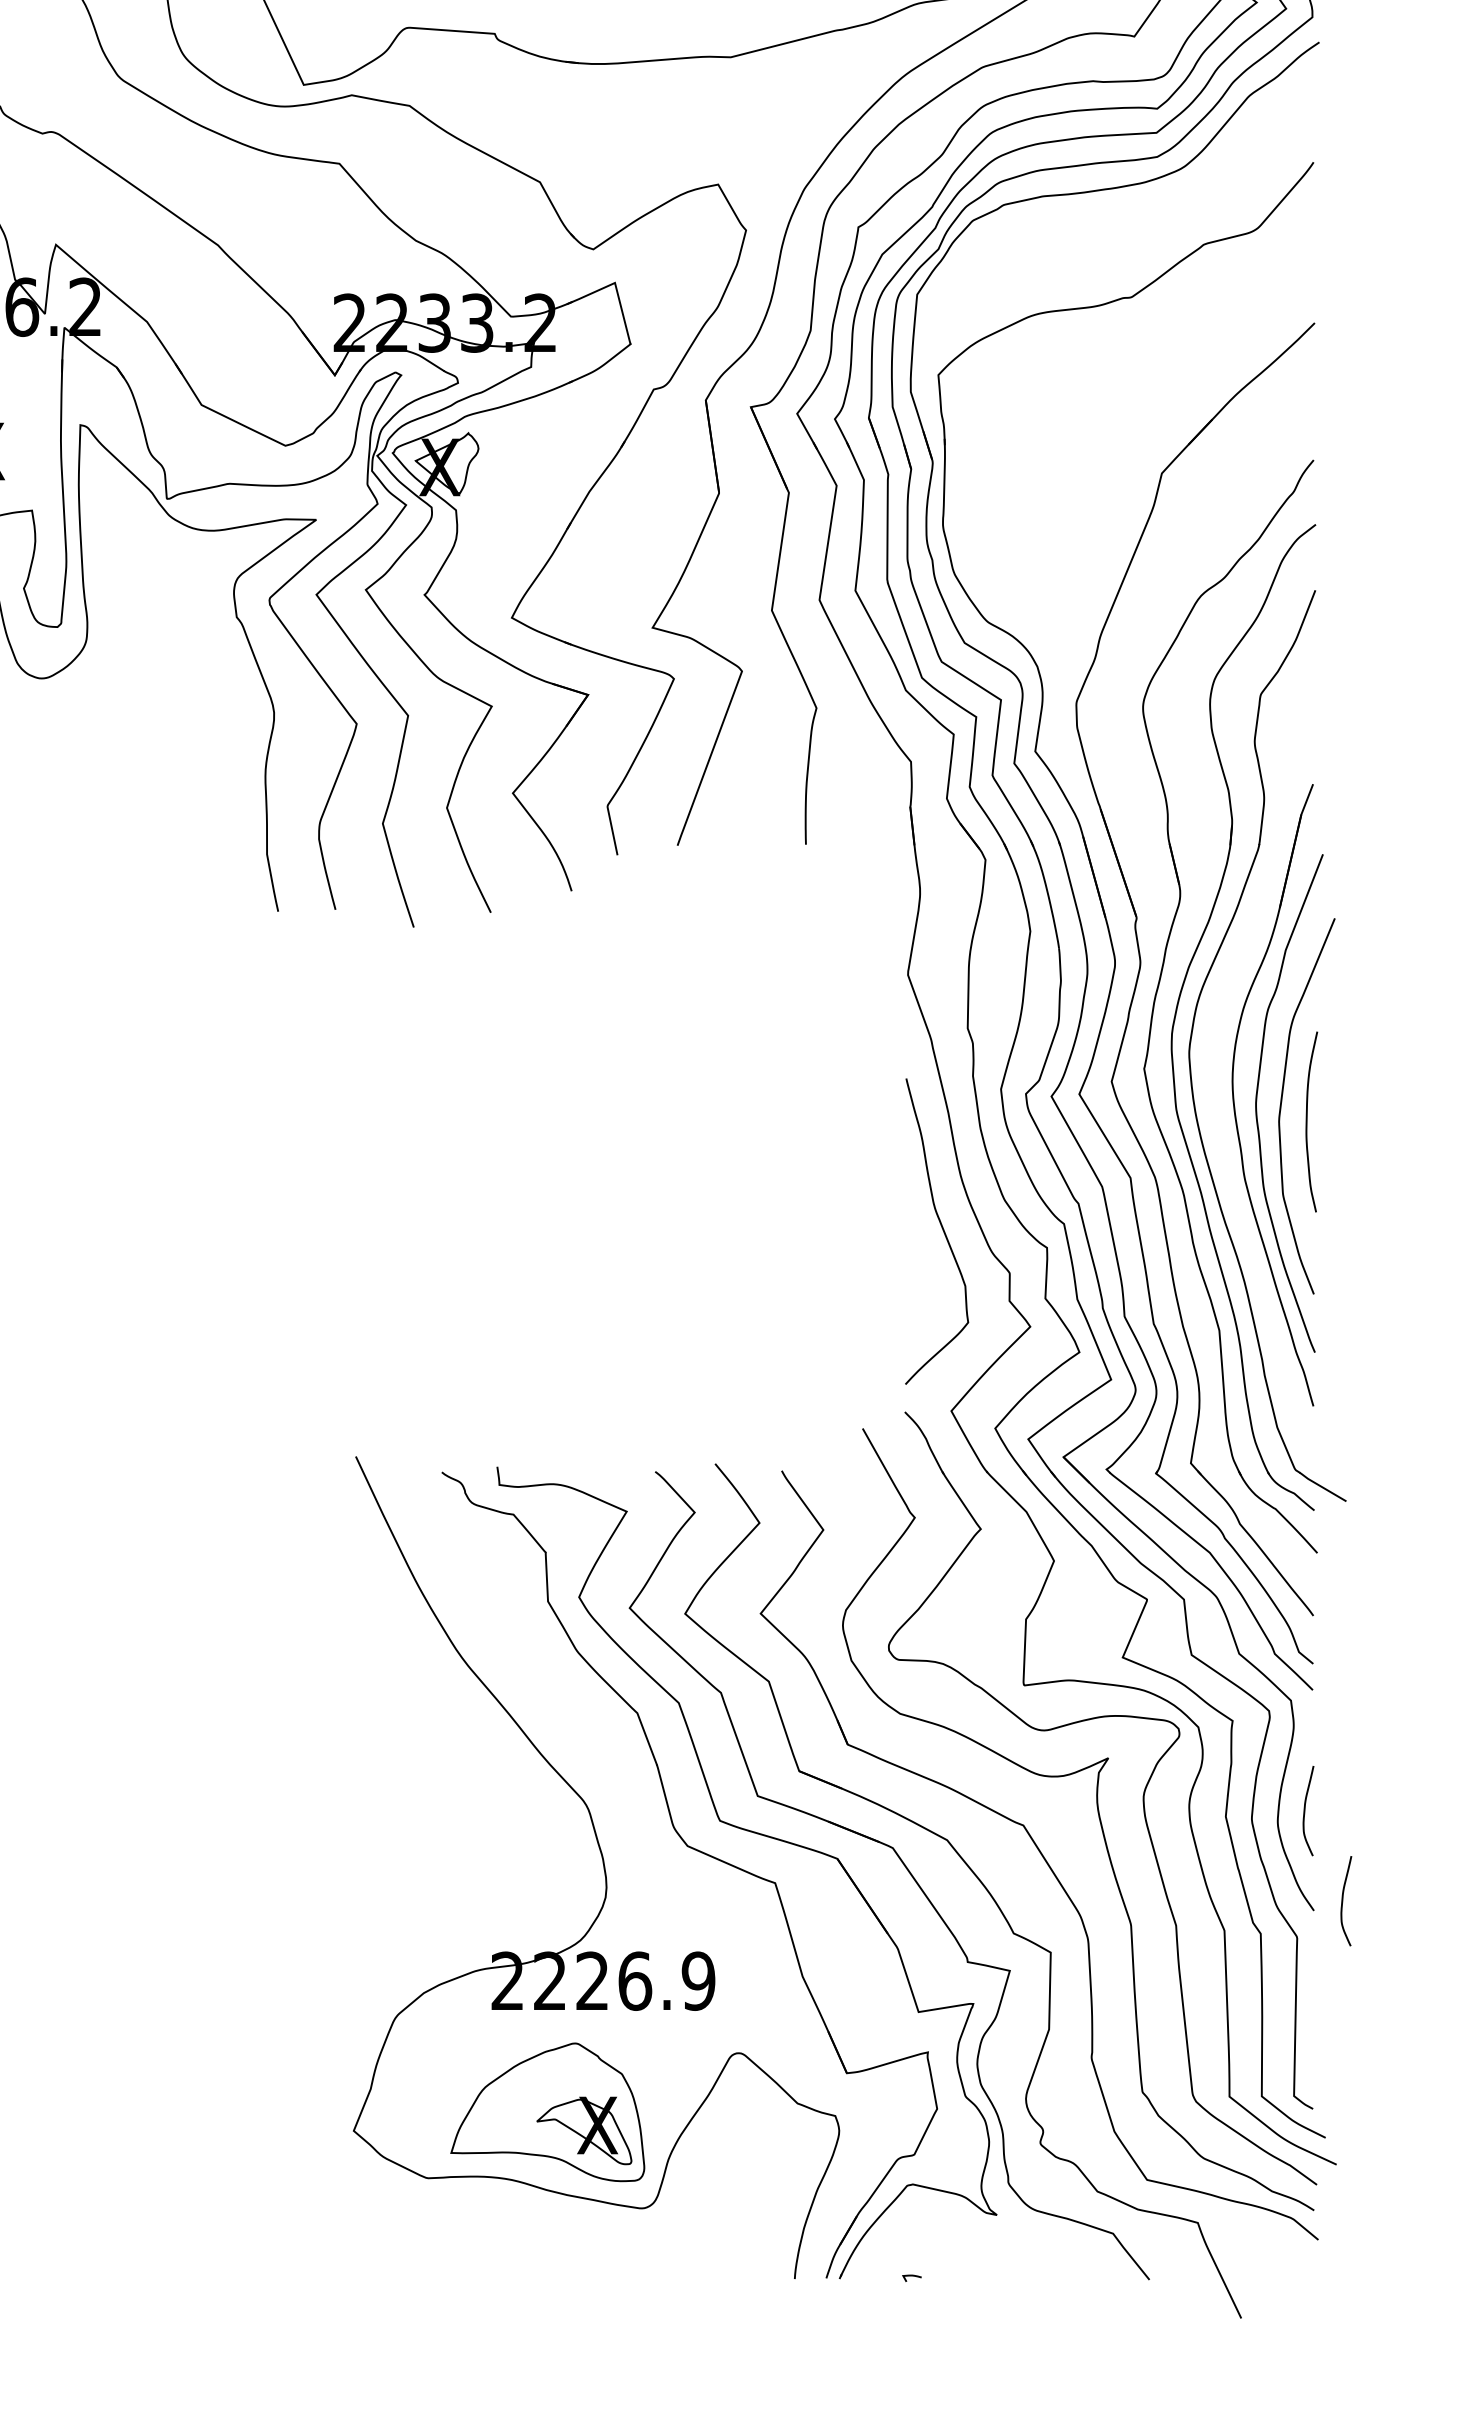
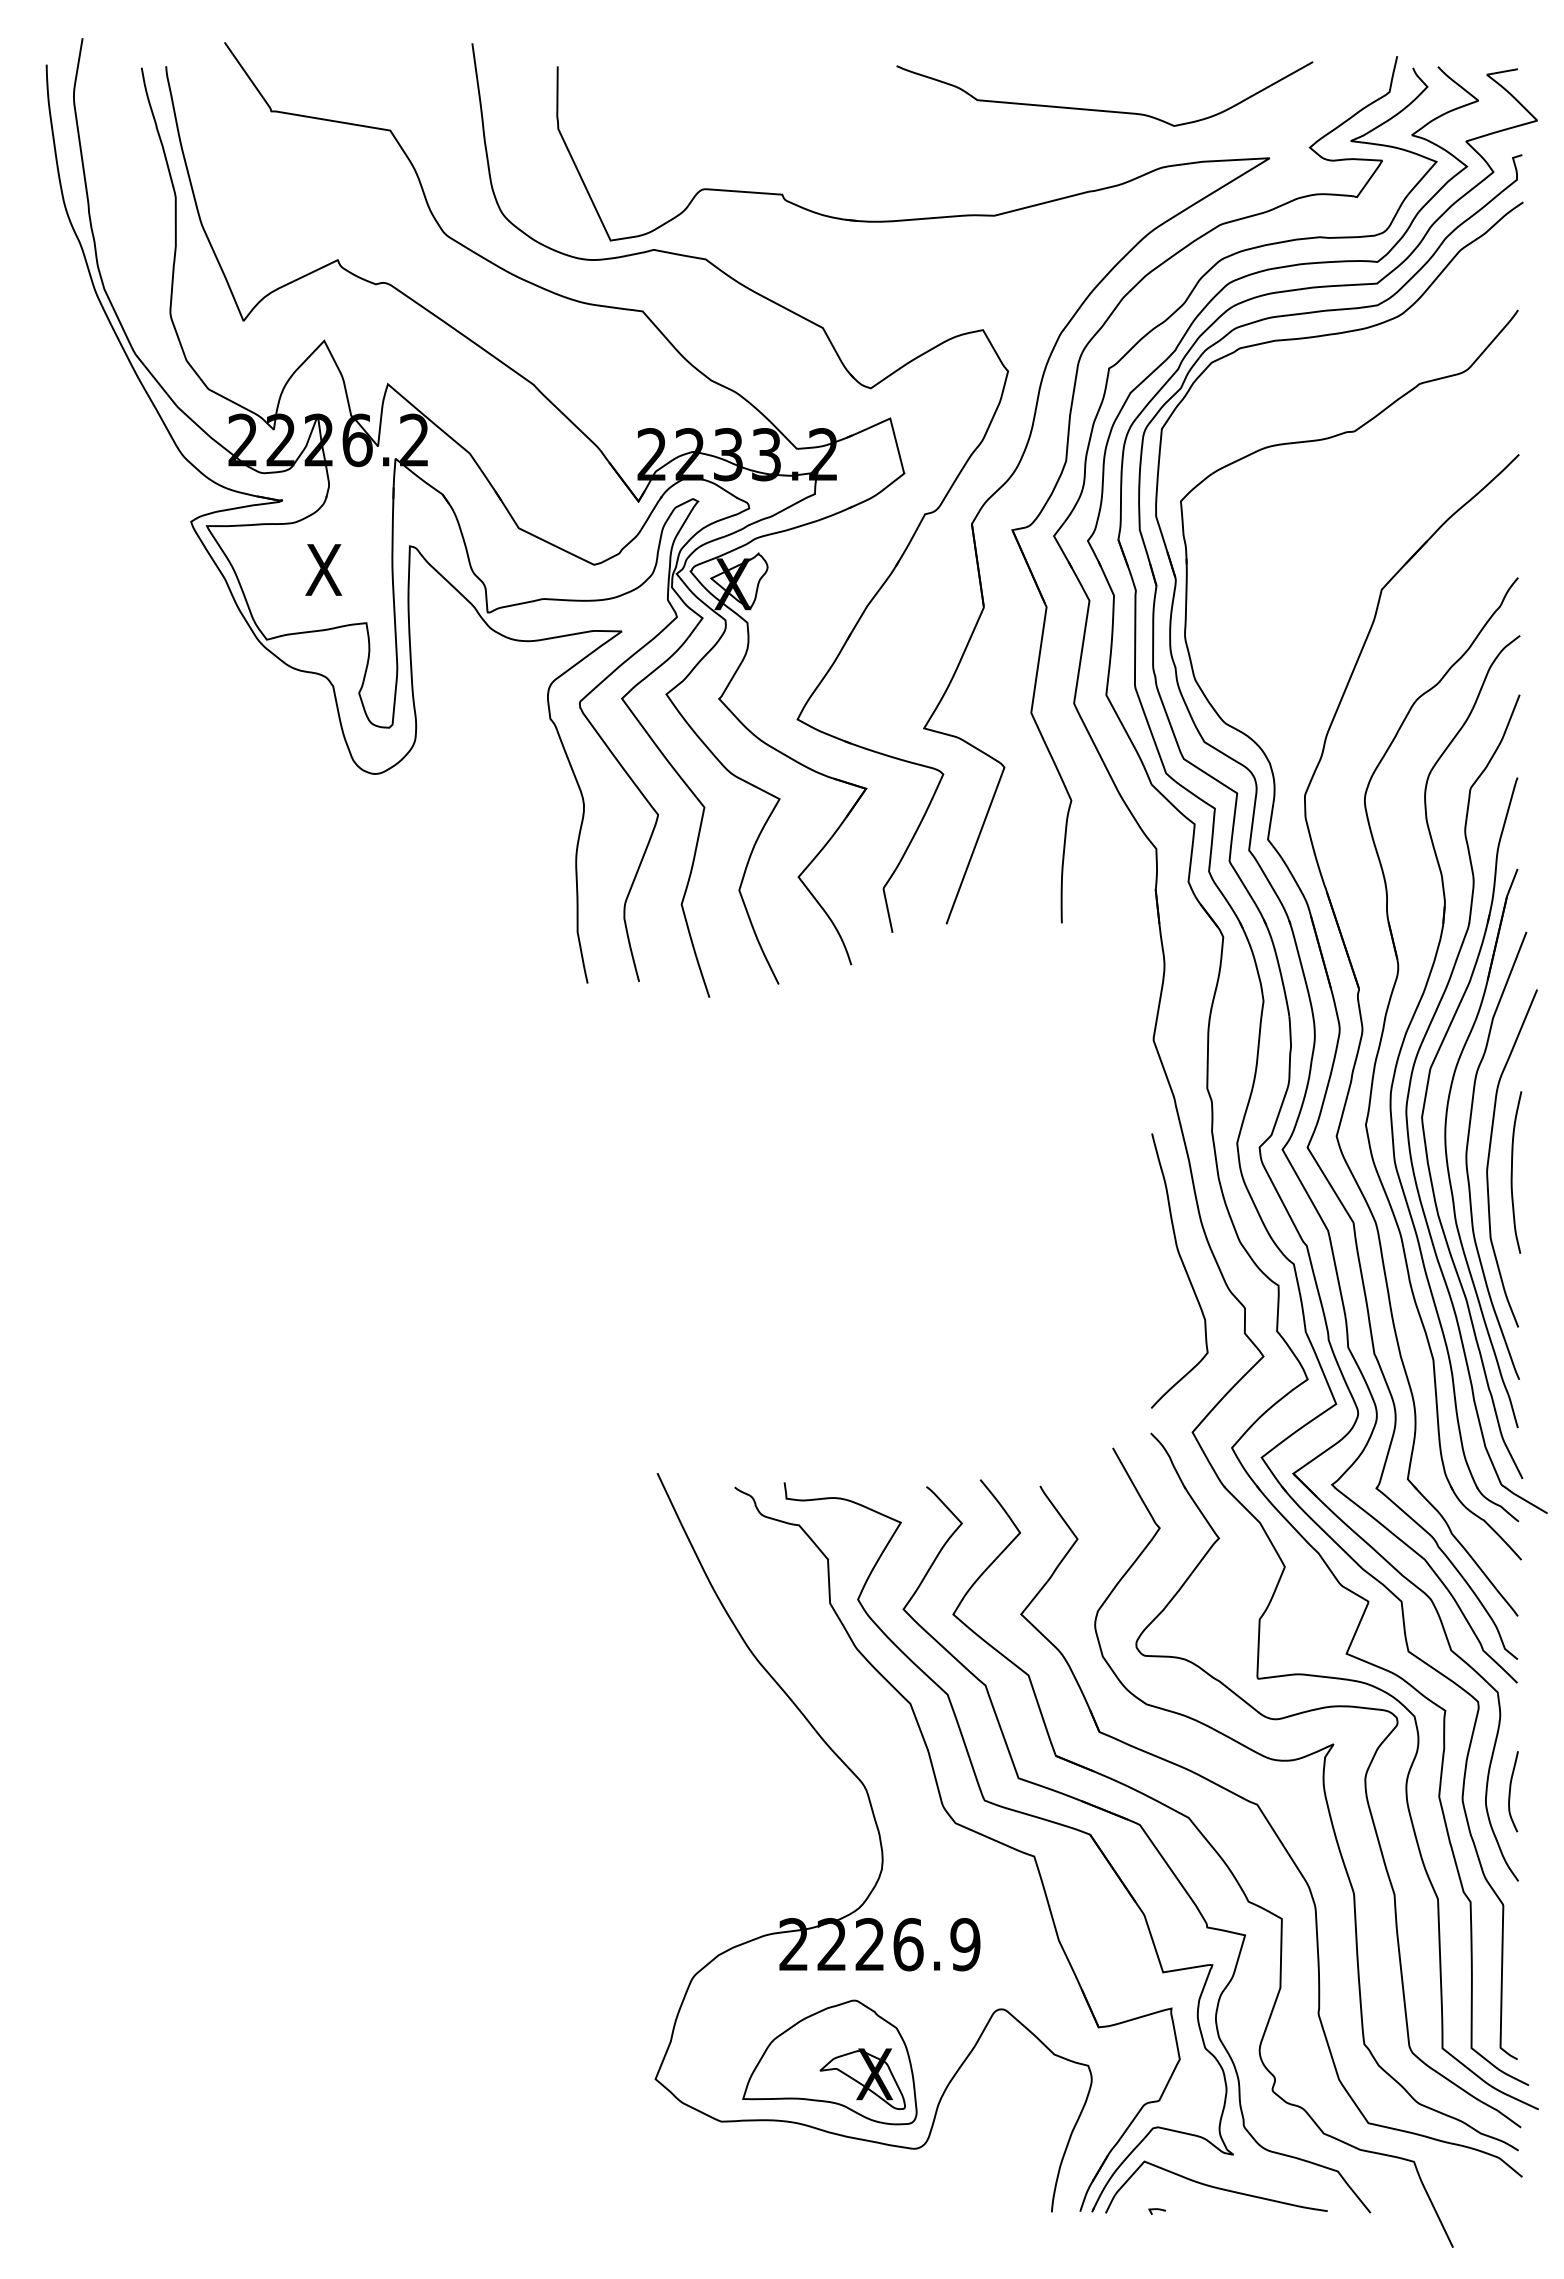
part: (1210, 1080) -> (1425, 1135), added
curve: (1343, 1900) -> (1544, 1872), removed
curve: (976, 2250) -> (1215, 2186), added

